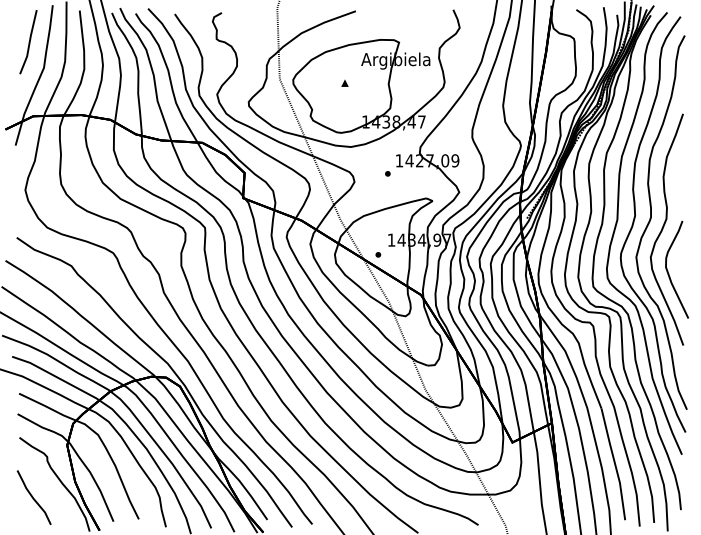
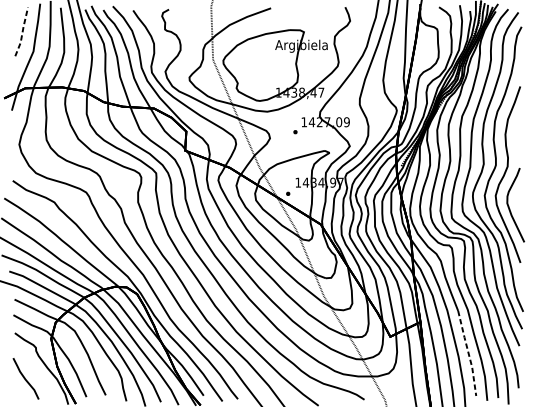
line: (29, 42) -> (22, 32), solid -> dashed
part: (344, 83) -> (262, 63), removed
line: (615, 464) -> (468, 353), solid -> dashed

